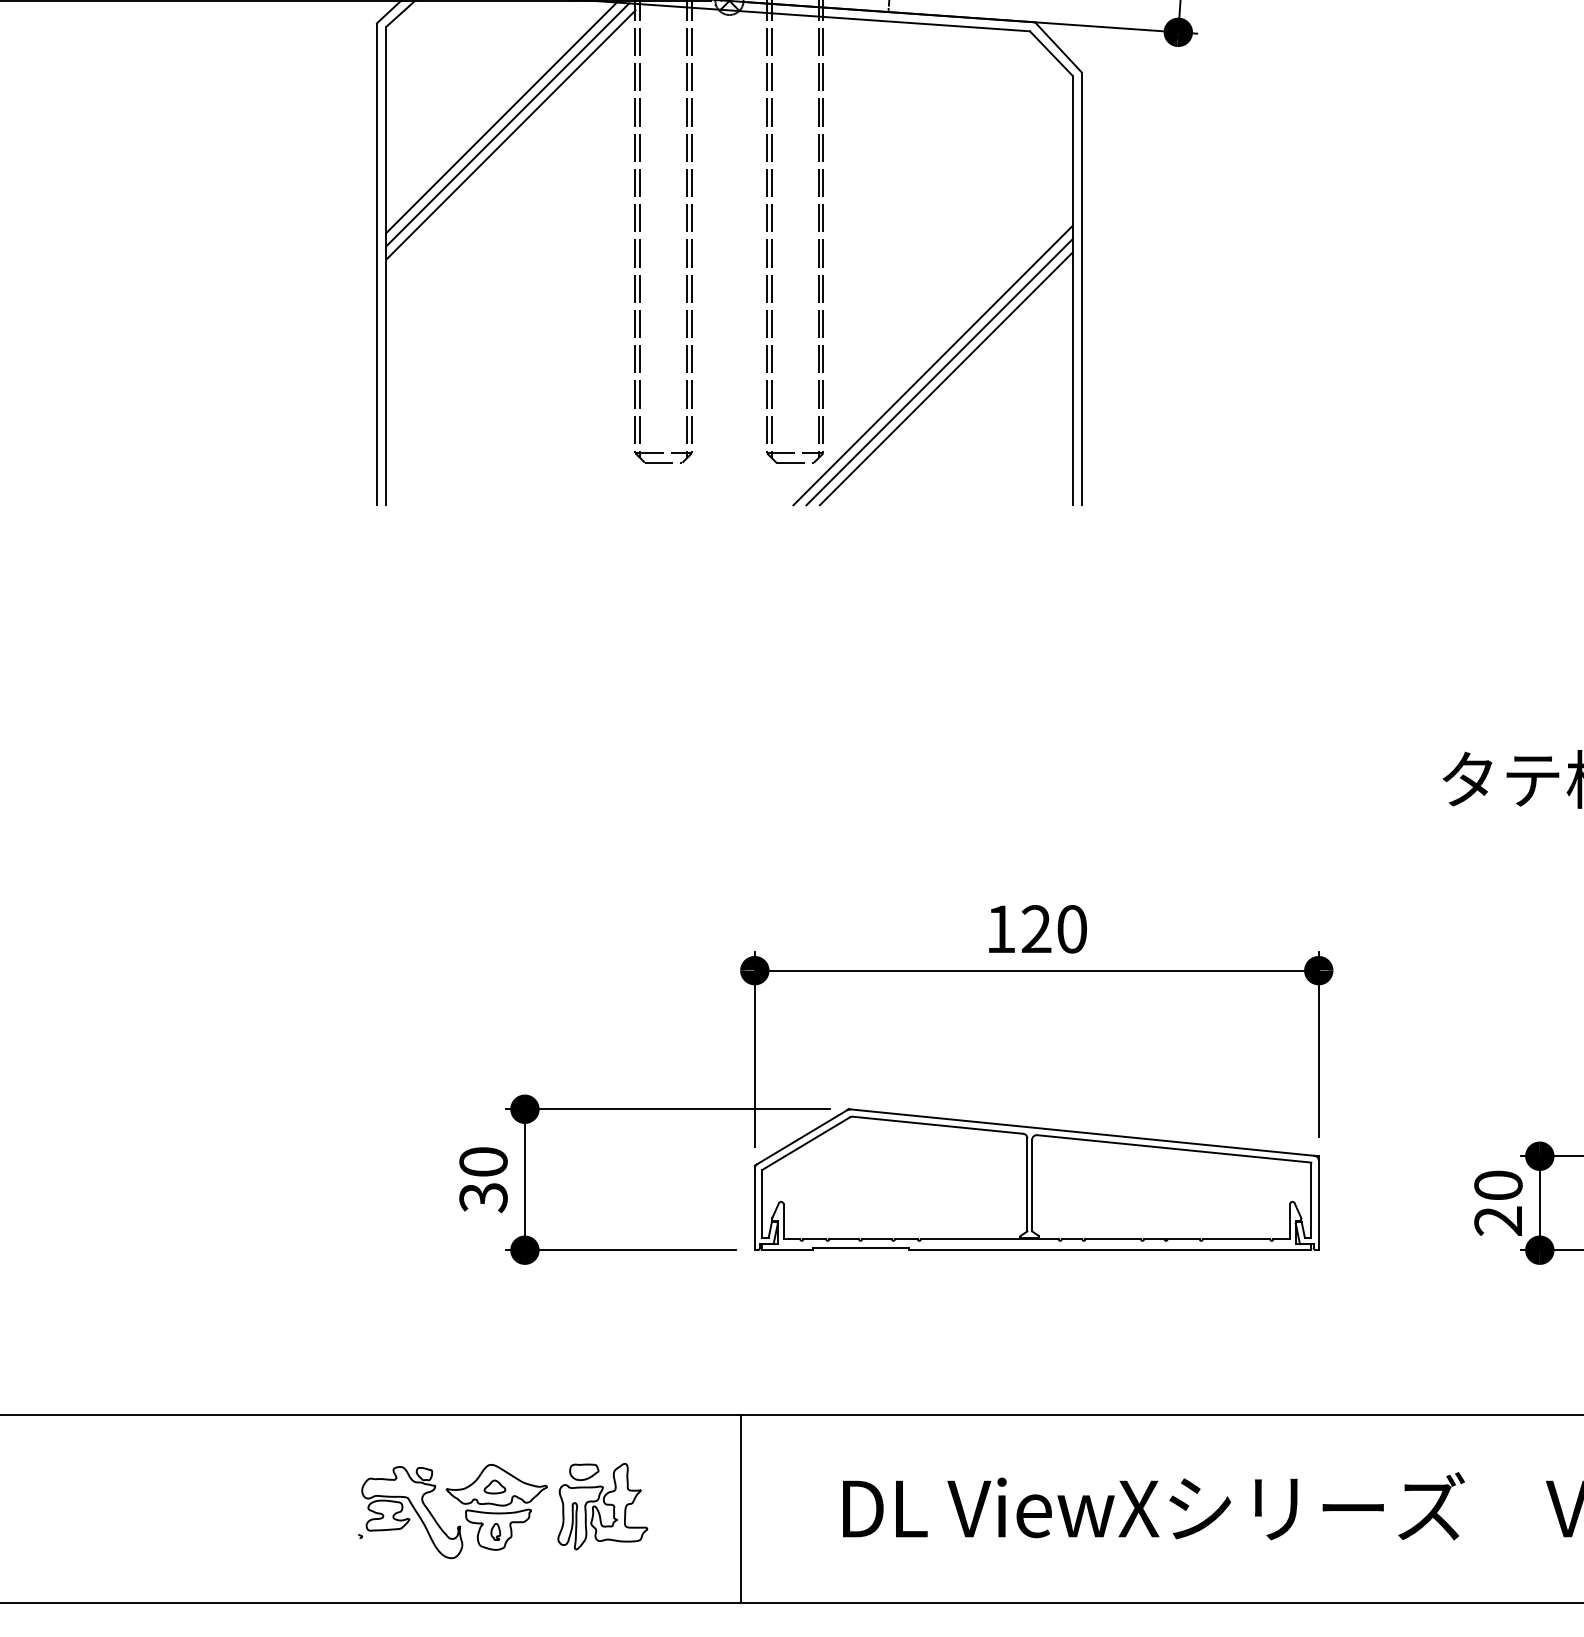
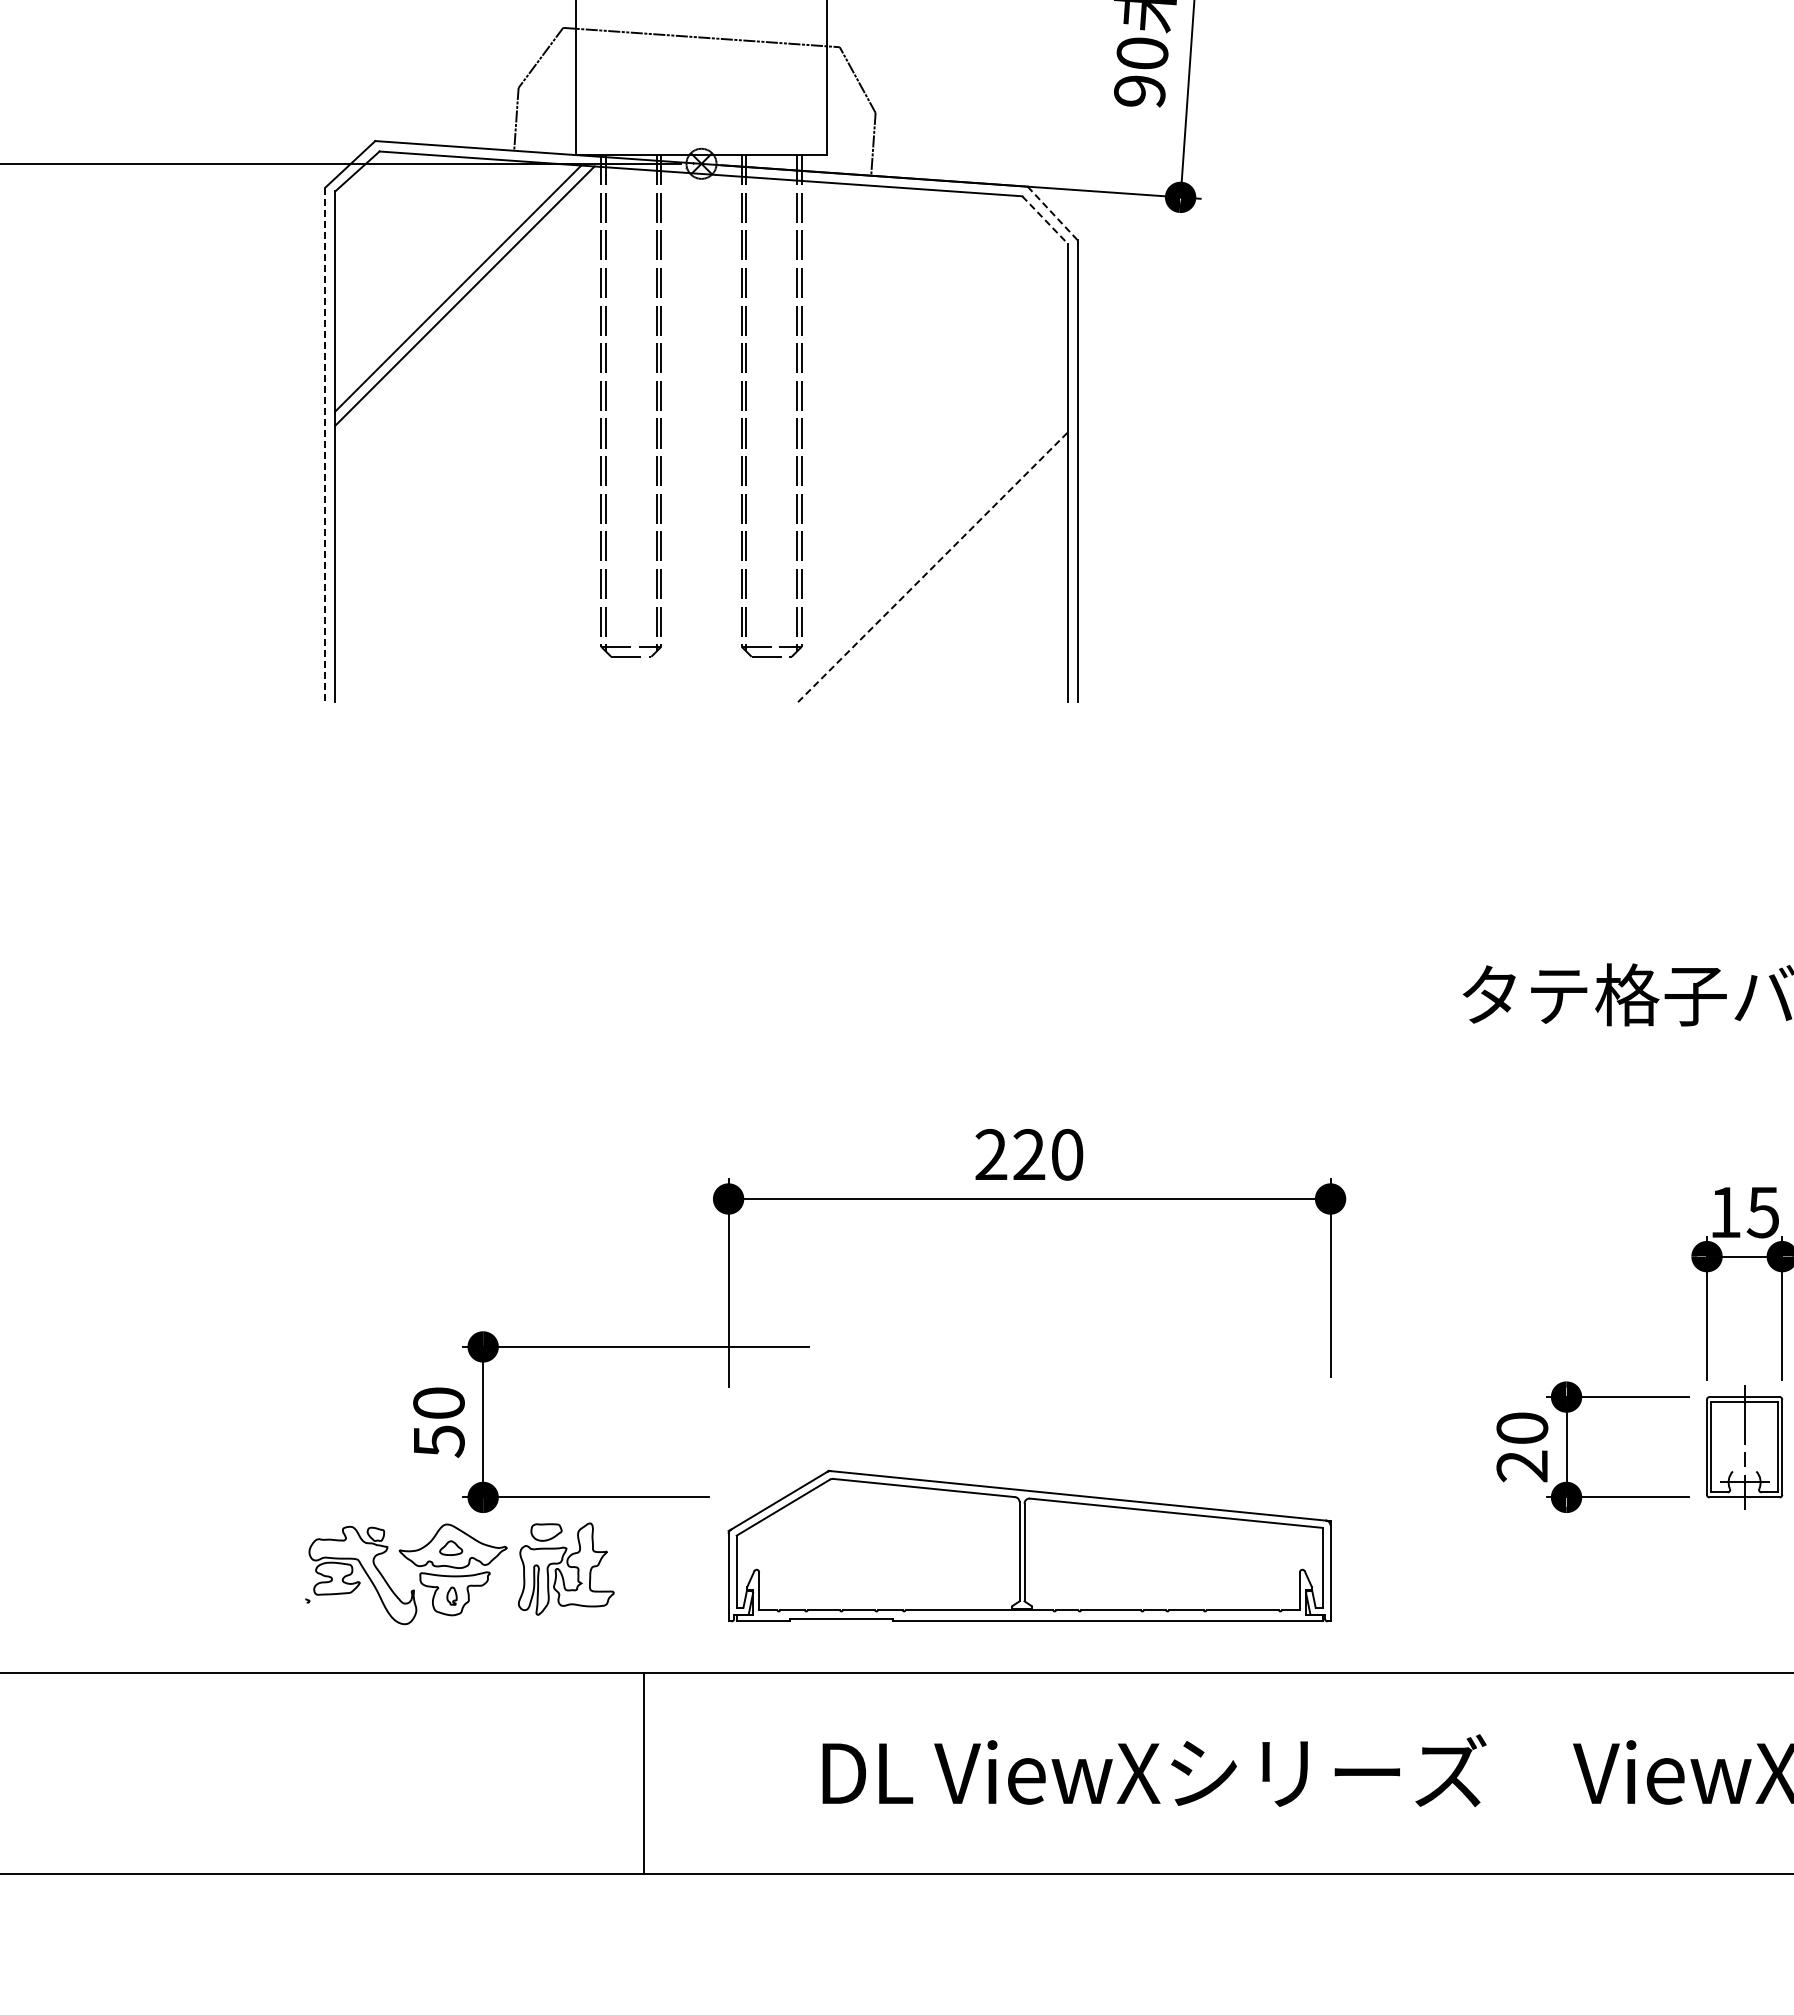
line: (1058, 47) -> (1052, 213), solid -> dashed
line: (1051, 53) -> (1045, 219), solid -> dashed
line: (511, 134) -> (468, 306), removed
line: (377, 264) -> (325, 445), solid -> dashed
line: (932, 365) -> (918, 553), removed
line: (939, 372) -> (925, 560), removed
line: (945, 379) -> (932, 567), solid -> dashed
text: (1001, 928) -> (991, 1154), 120 -> 220
part: (1036, 1179) -> (1029, 1545), moved
text: (483, 1197) -> (438, 1441), 30 -> 50
line: (741, 1508) -> (644, 1773), moved
part: (502, 1510) -> (459, 1573), moved

